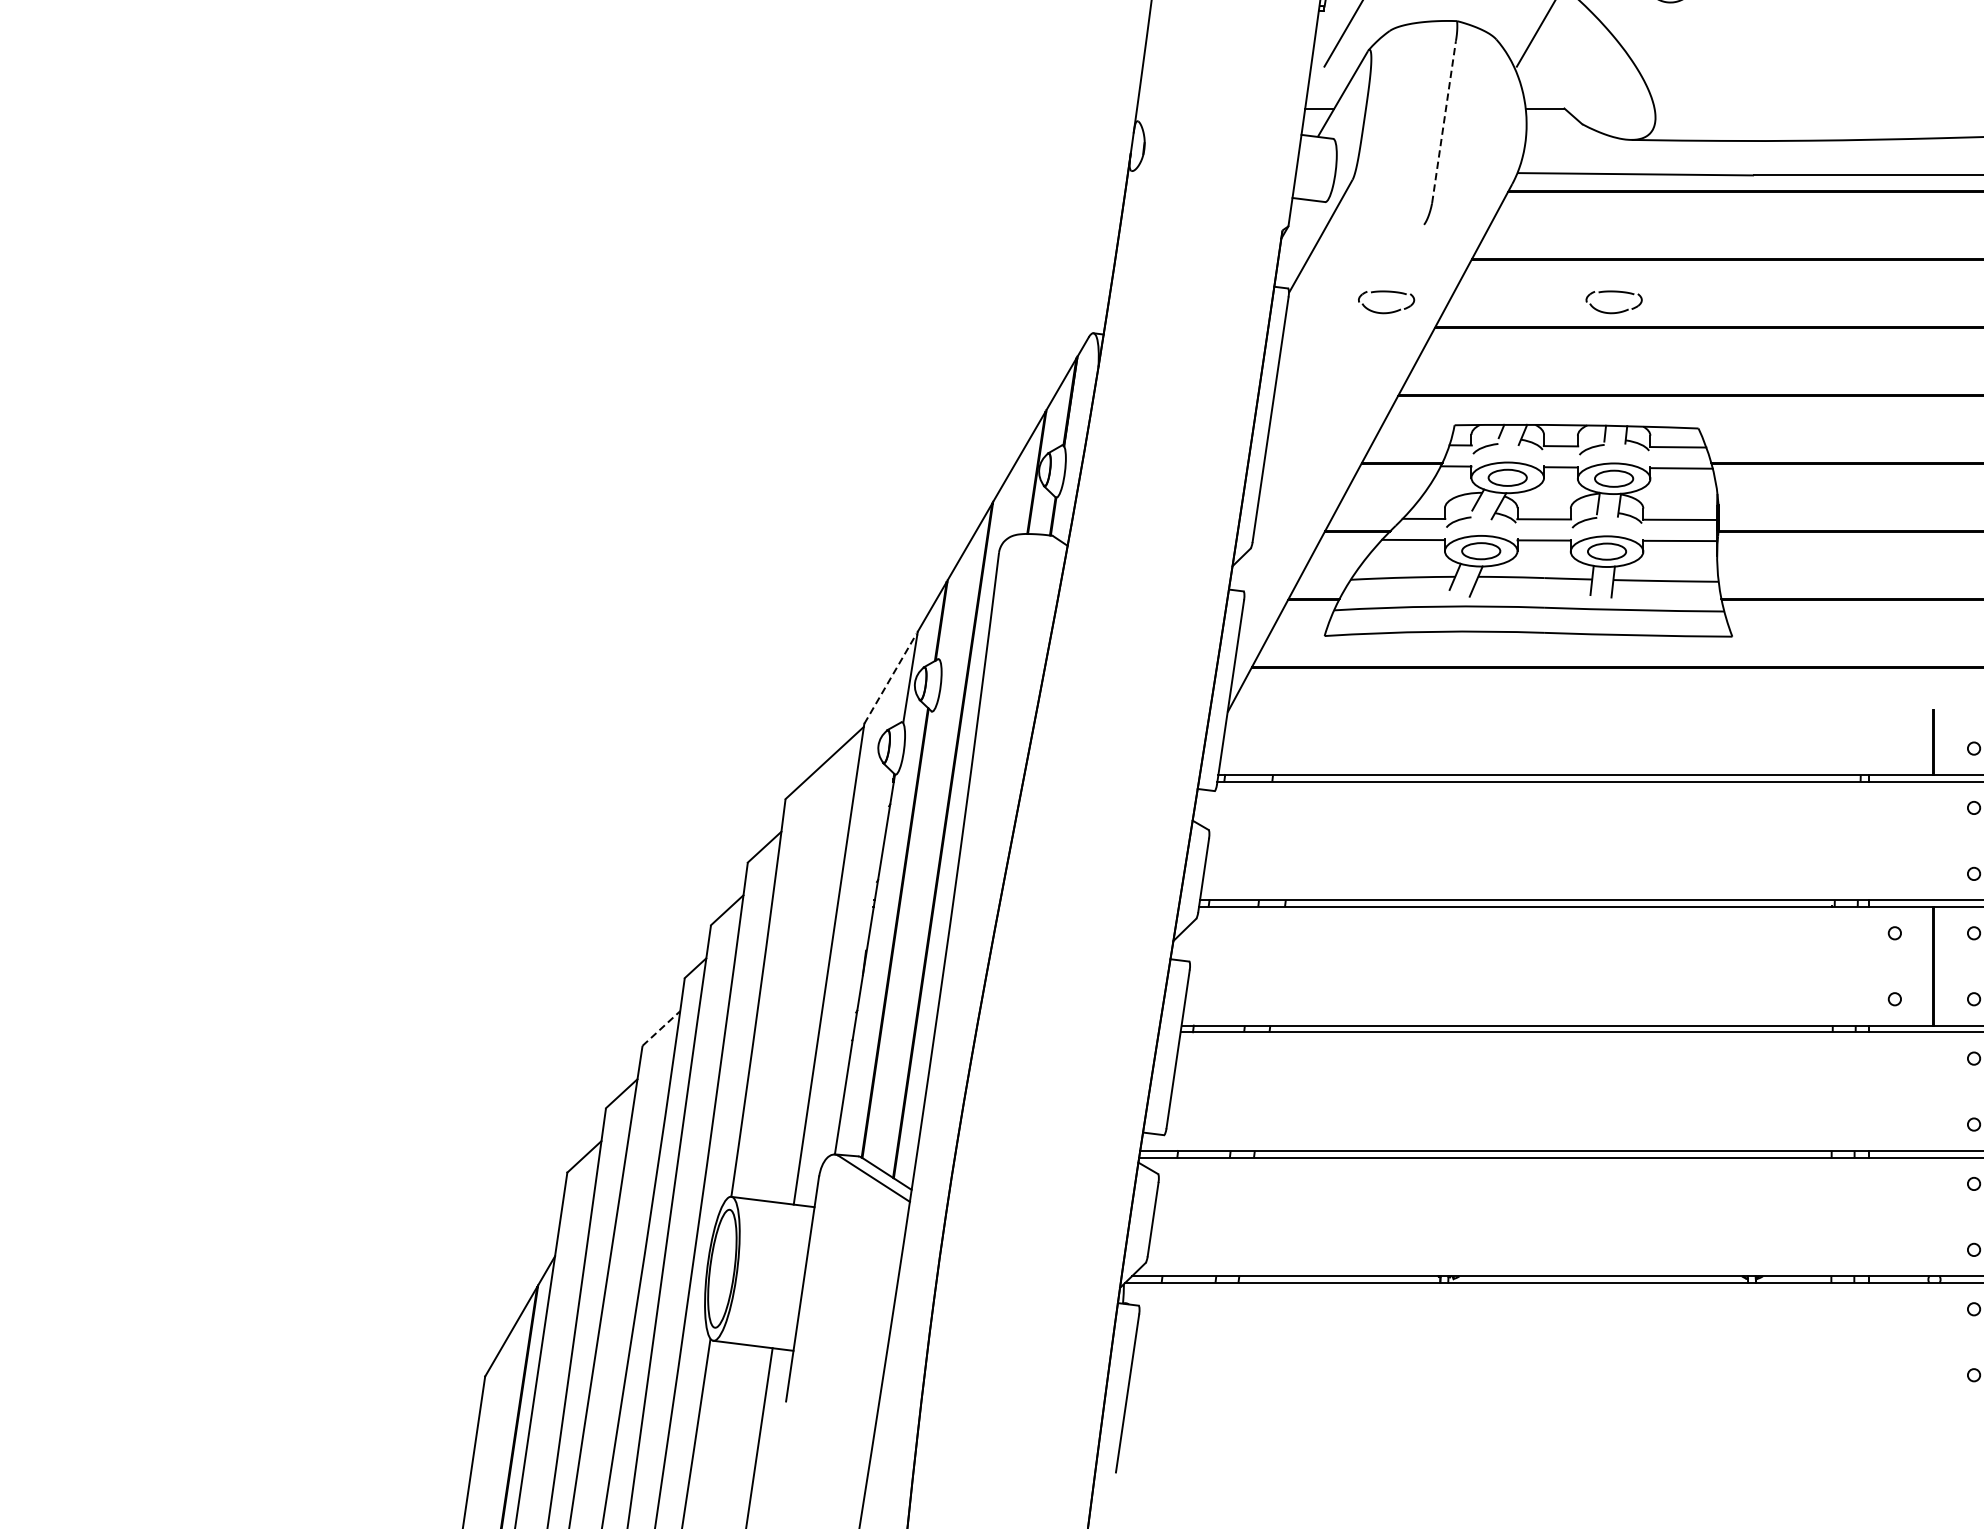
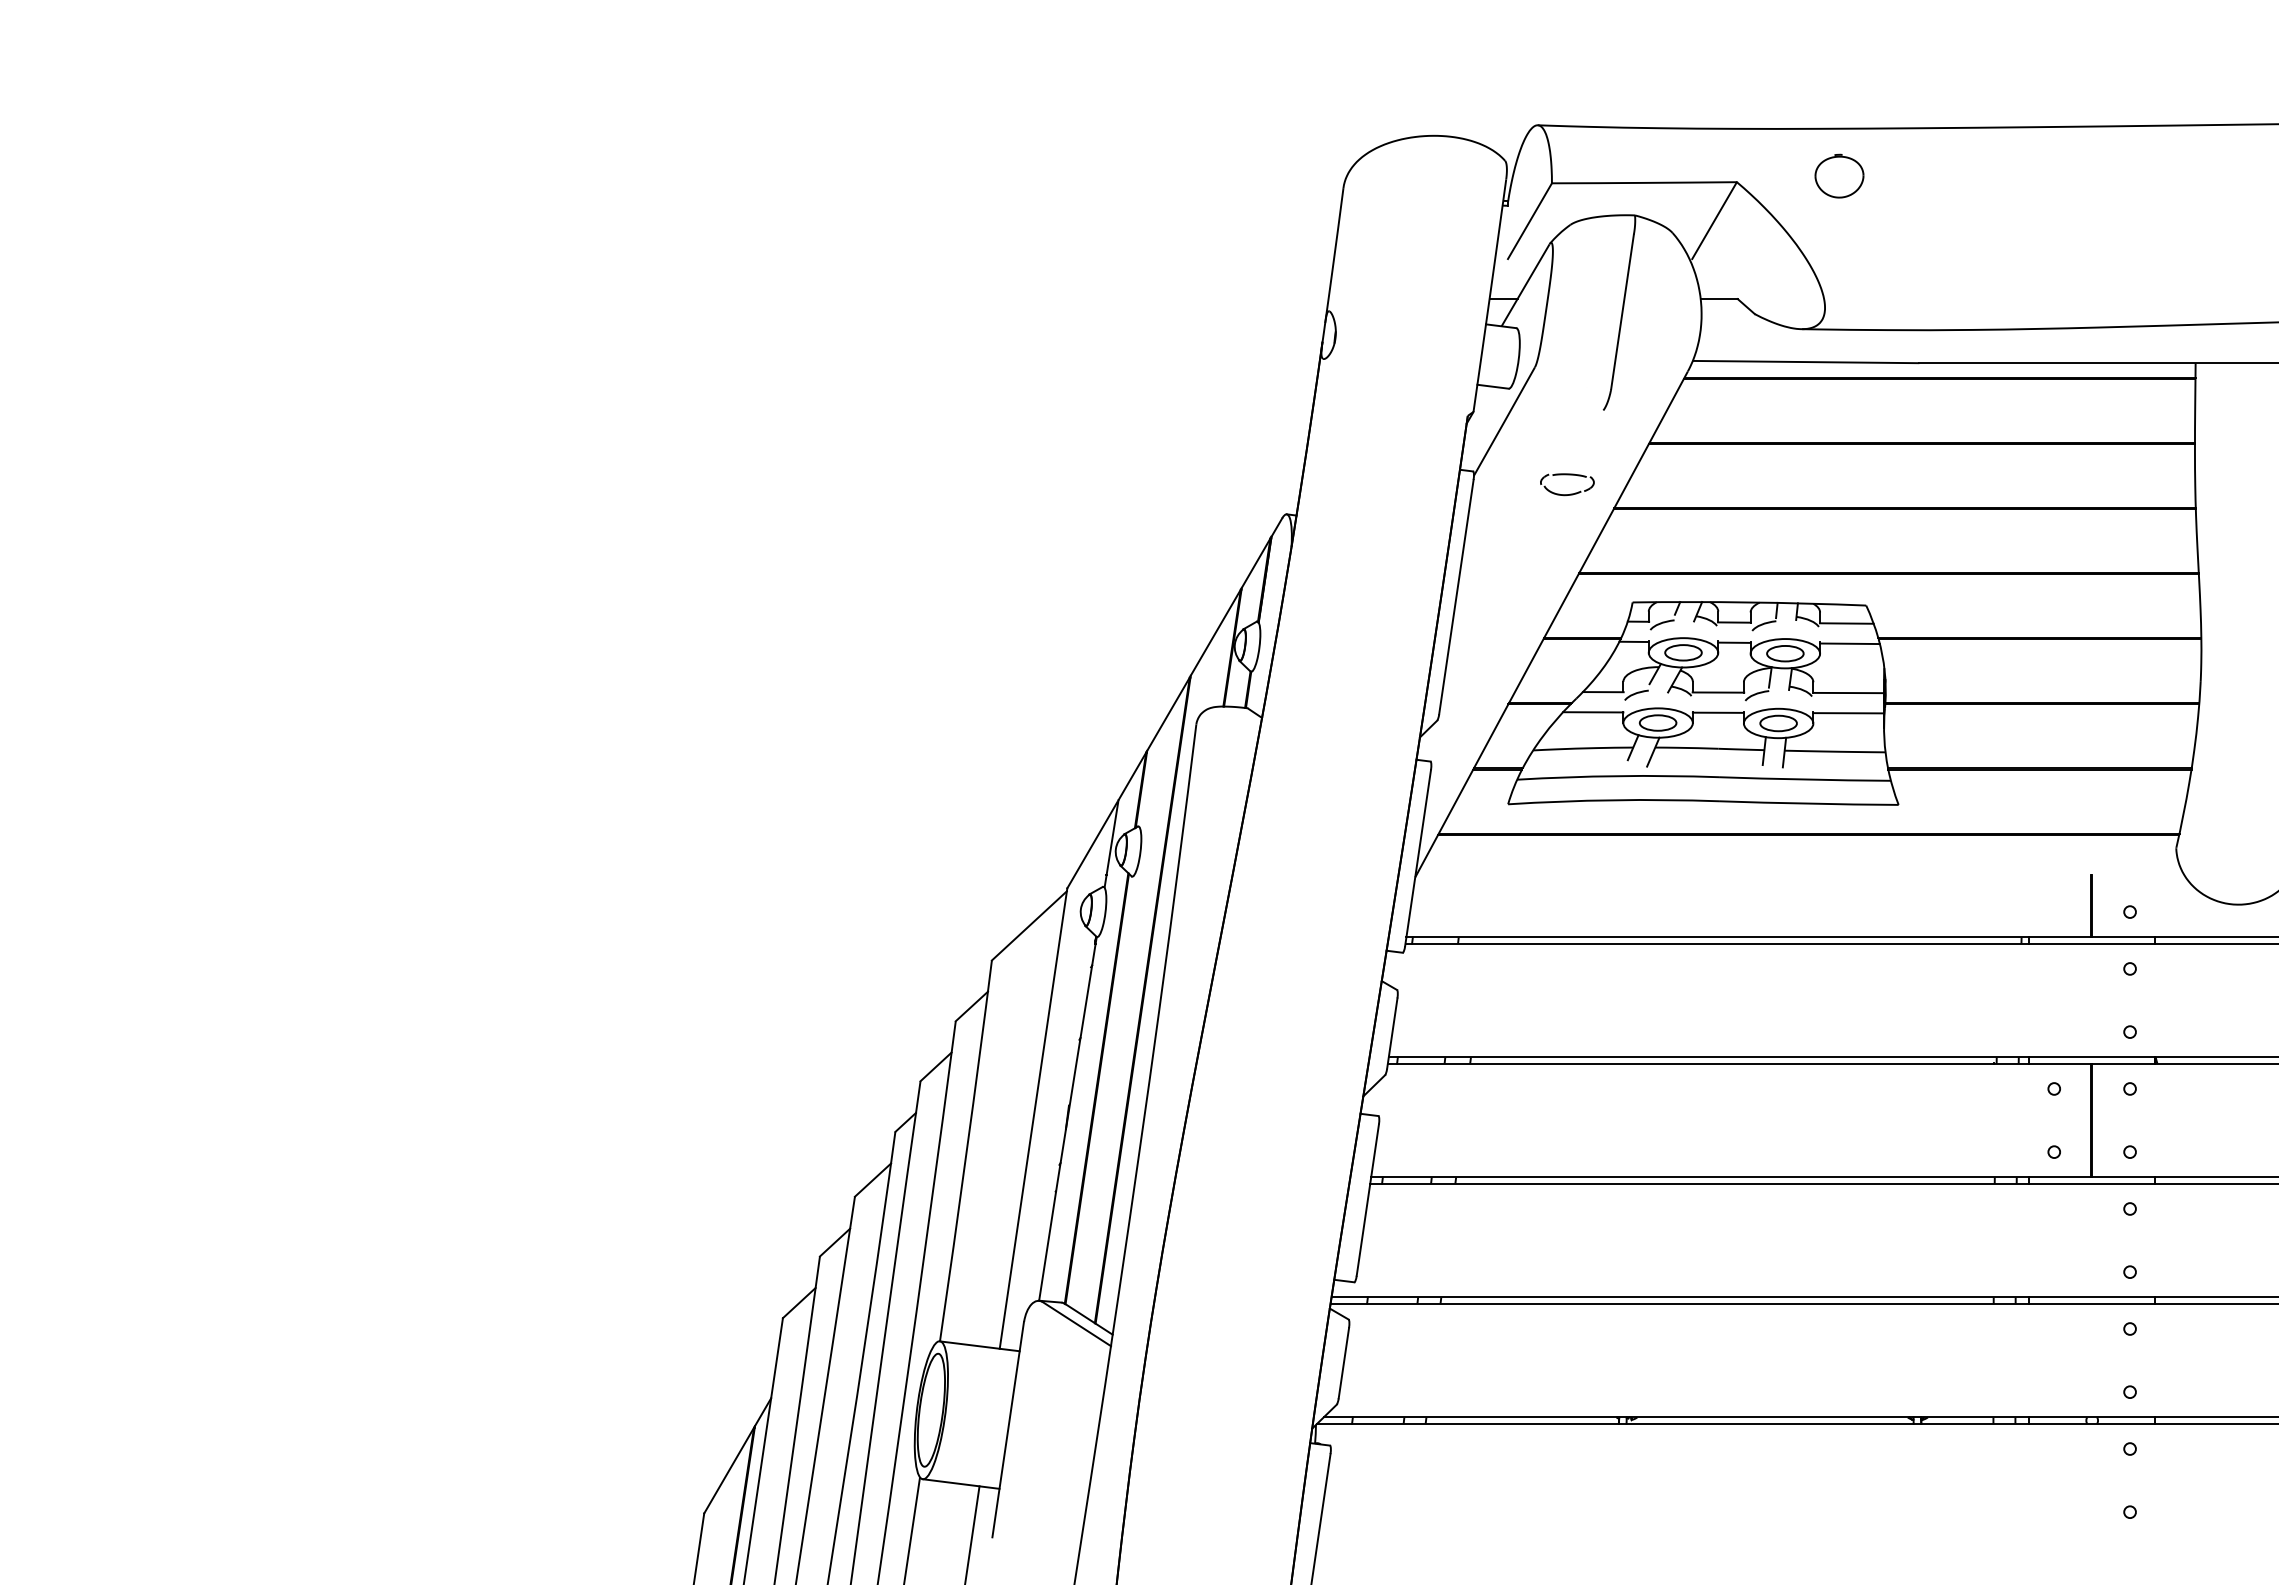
line: (1444, 121) -> (1622, 311), dashed -> solid
part: (1614, 292) -> (1785, 475), removed
line: (890, 679) -> (1092, 845), dashed -> solid
line: (661, 1028) -> (873, 1180), dashed -> solid

